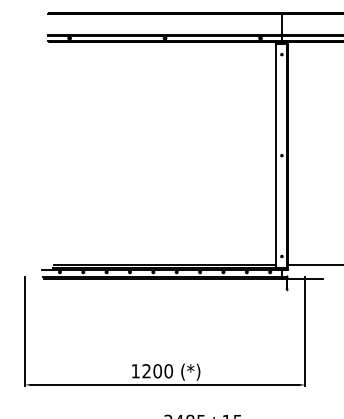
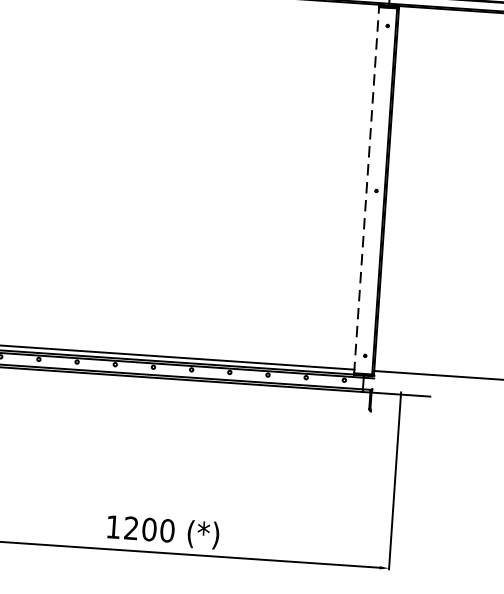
line: (275, 155) -> (366, 190), solid -> dashed

